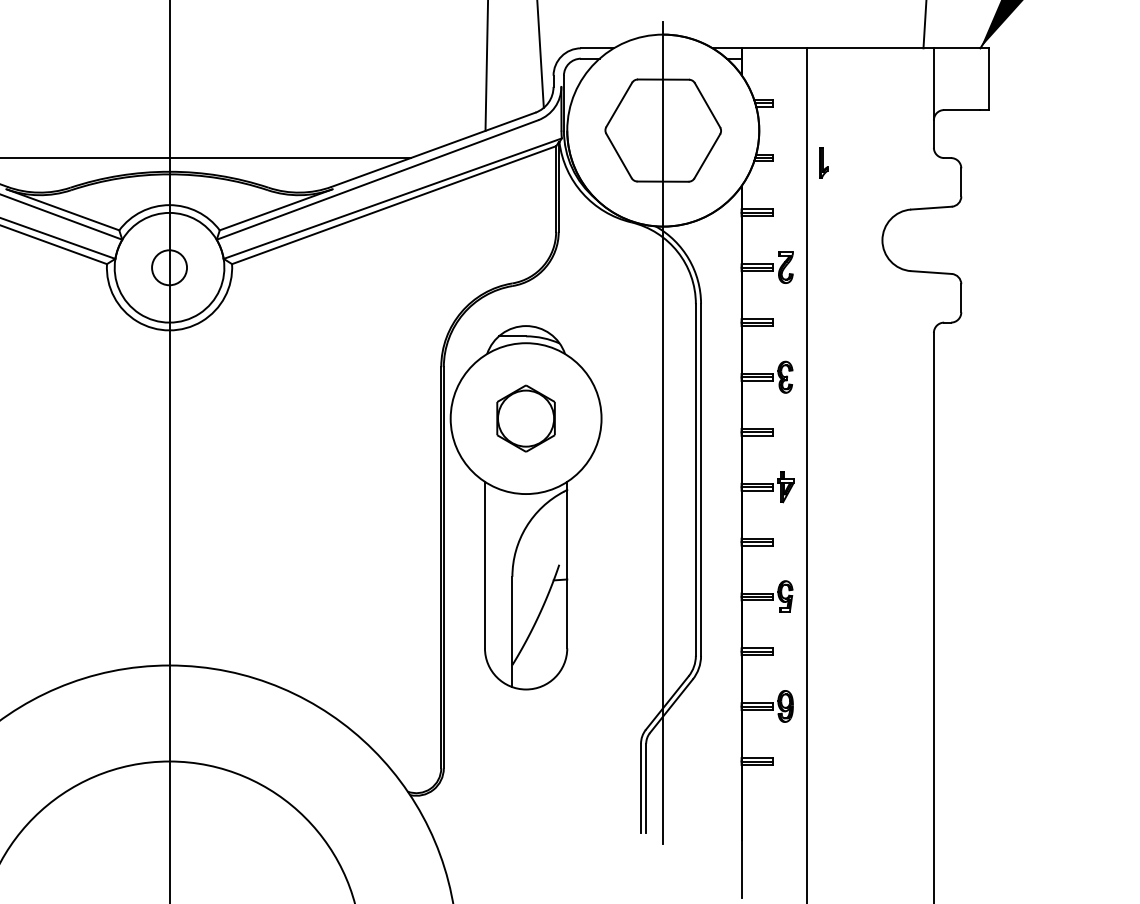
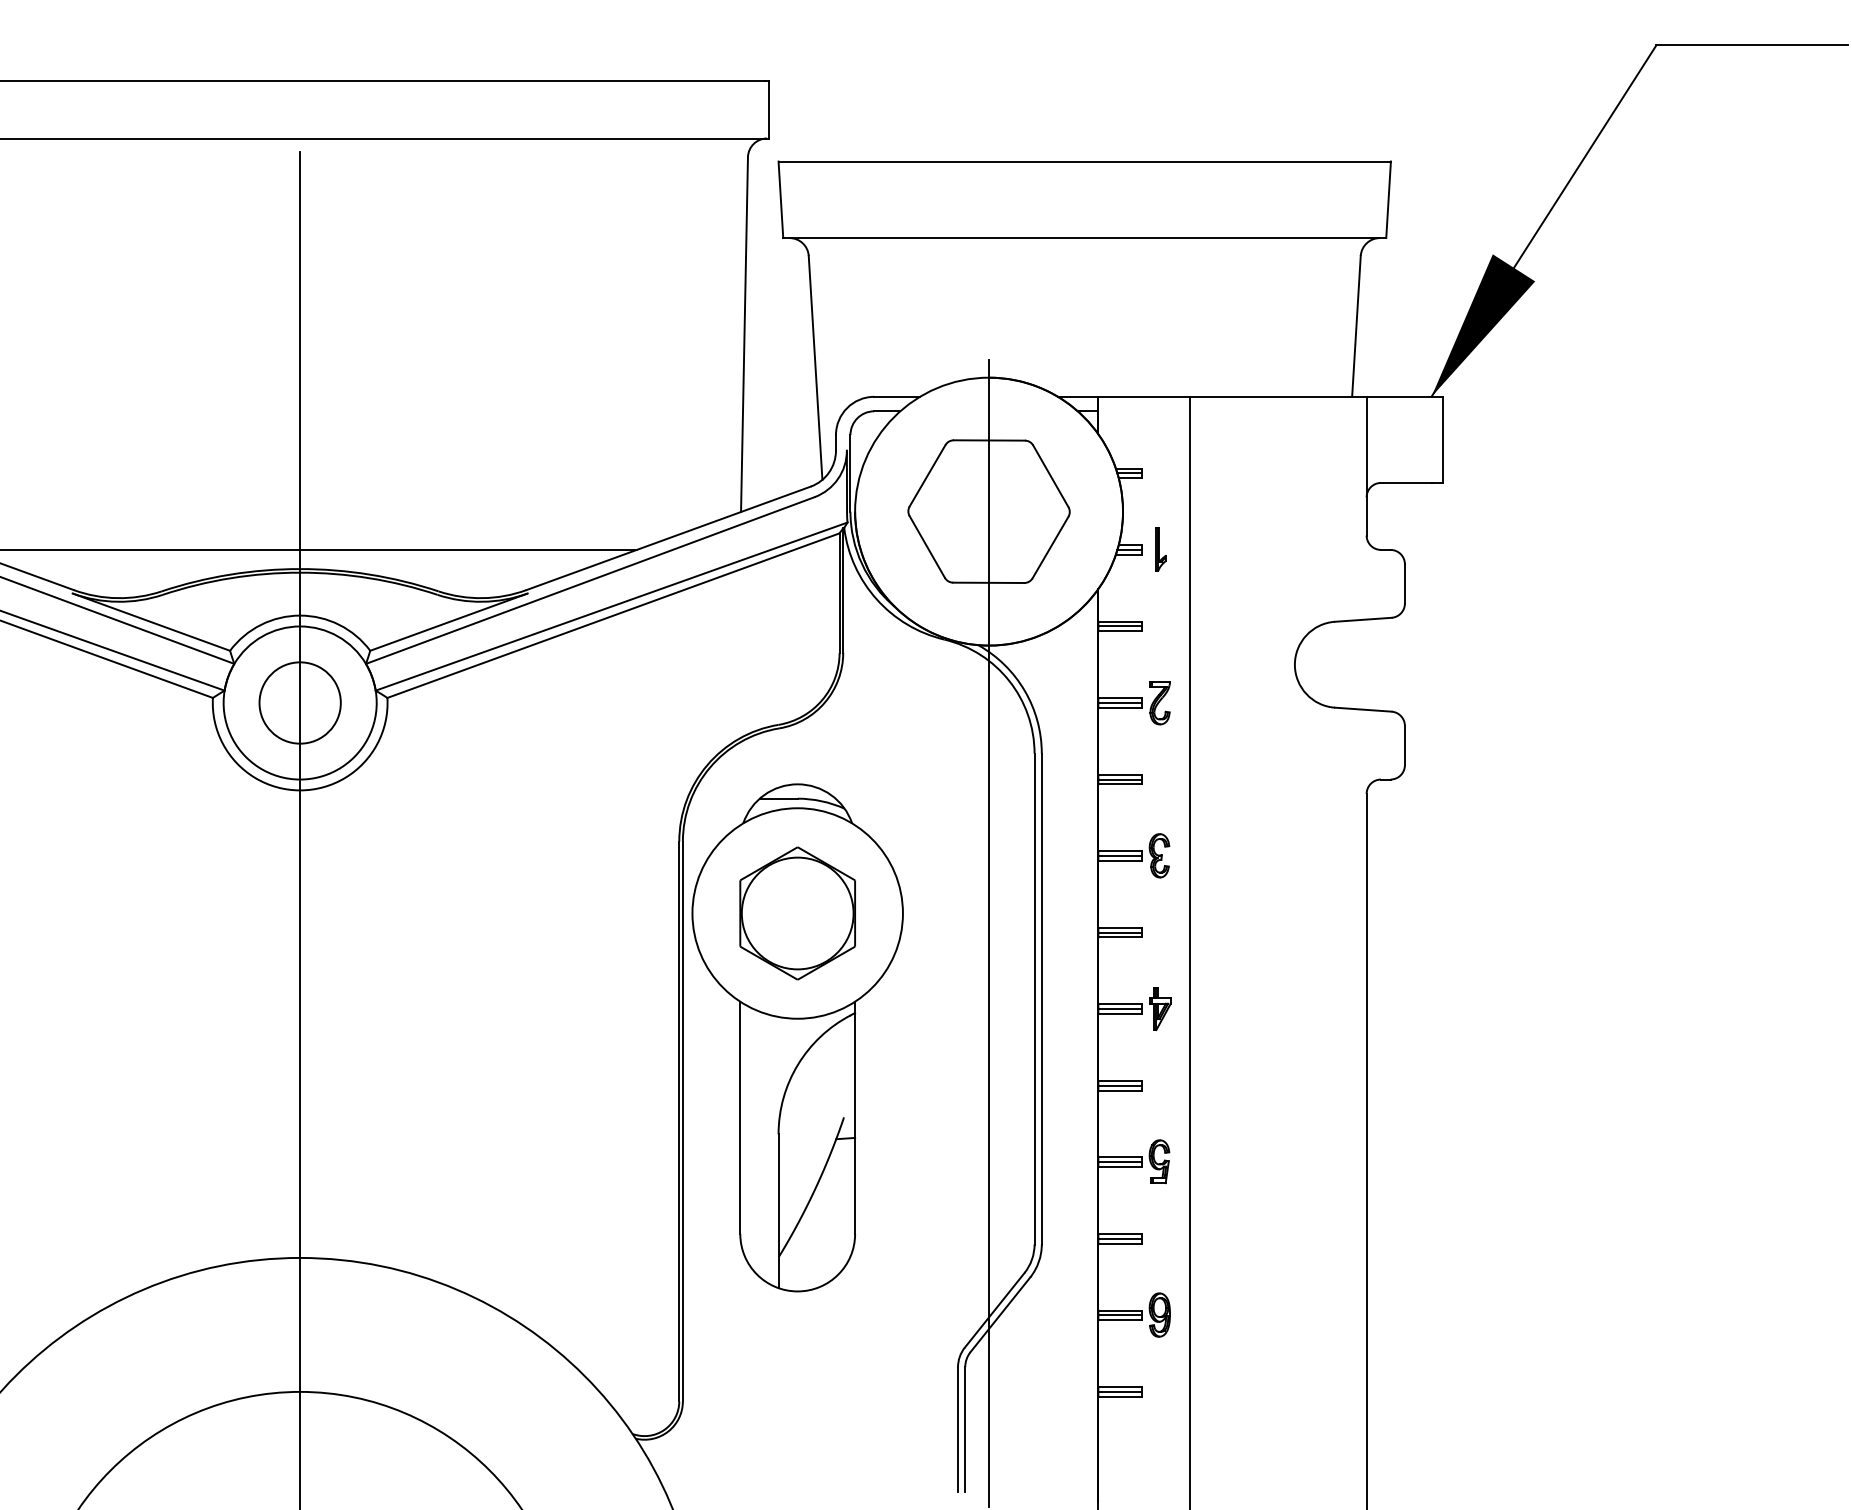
part: (823, 162) -> (1160, 549), moved
circle: (169, 267) -> (299, 702), size x1.67
part: (525, 418) -> (797, 913), size x1.43

